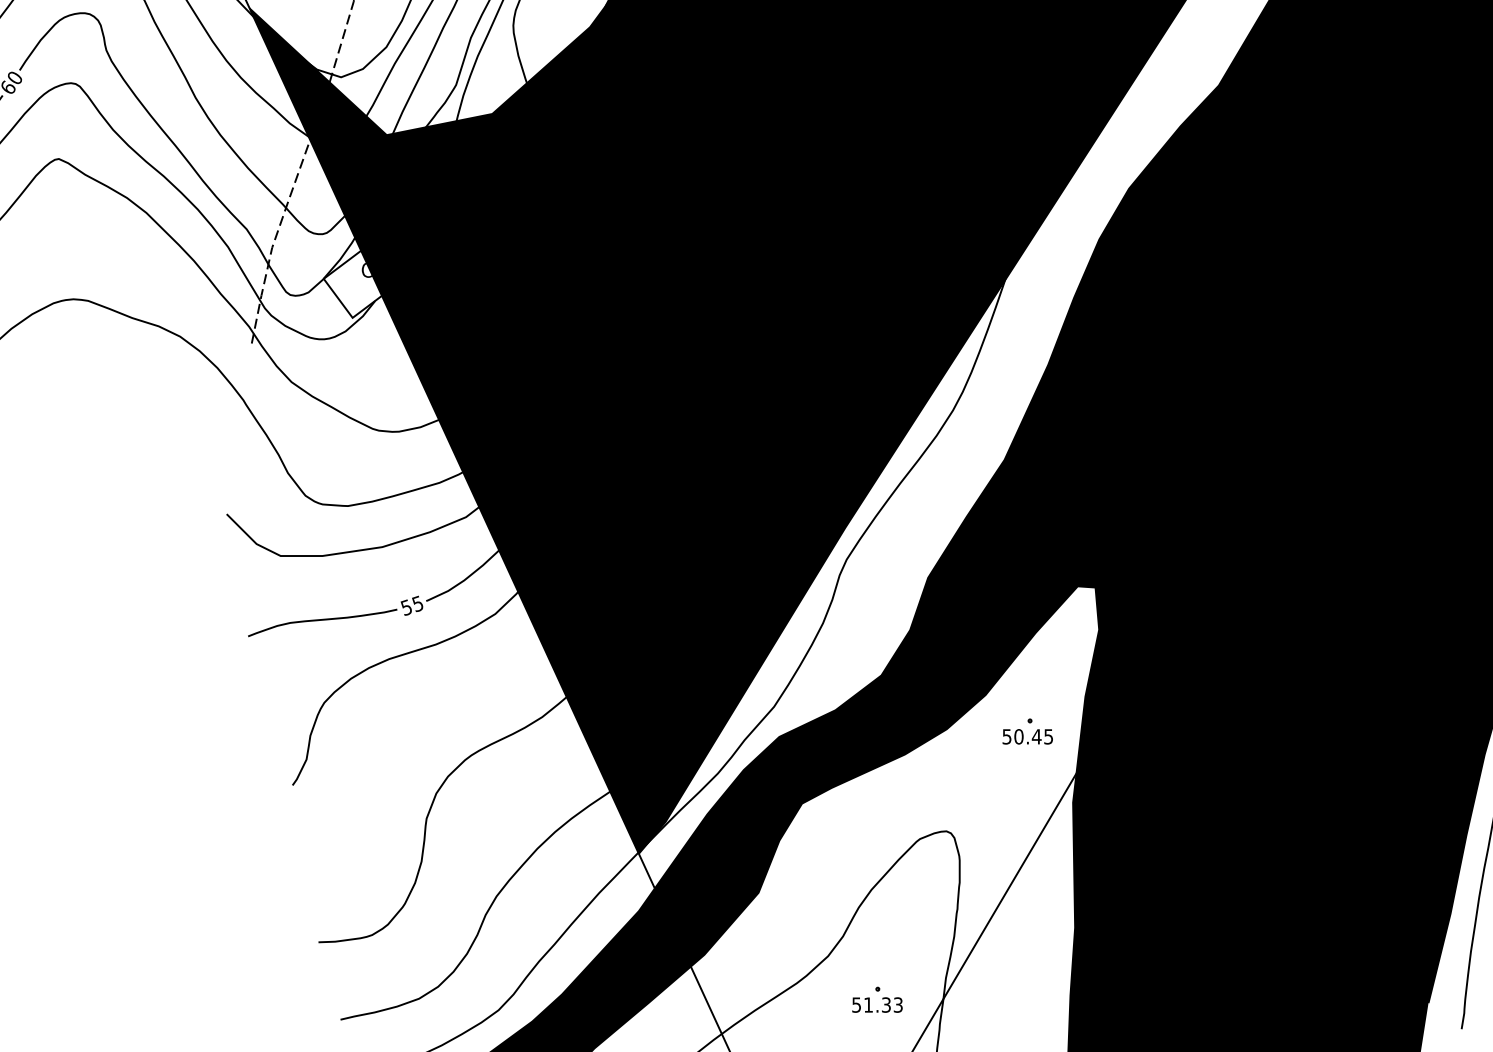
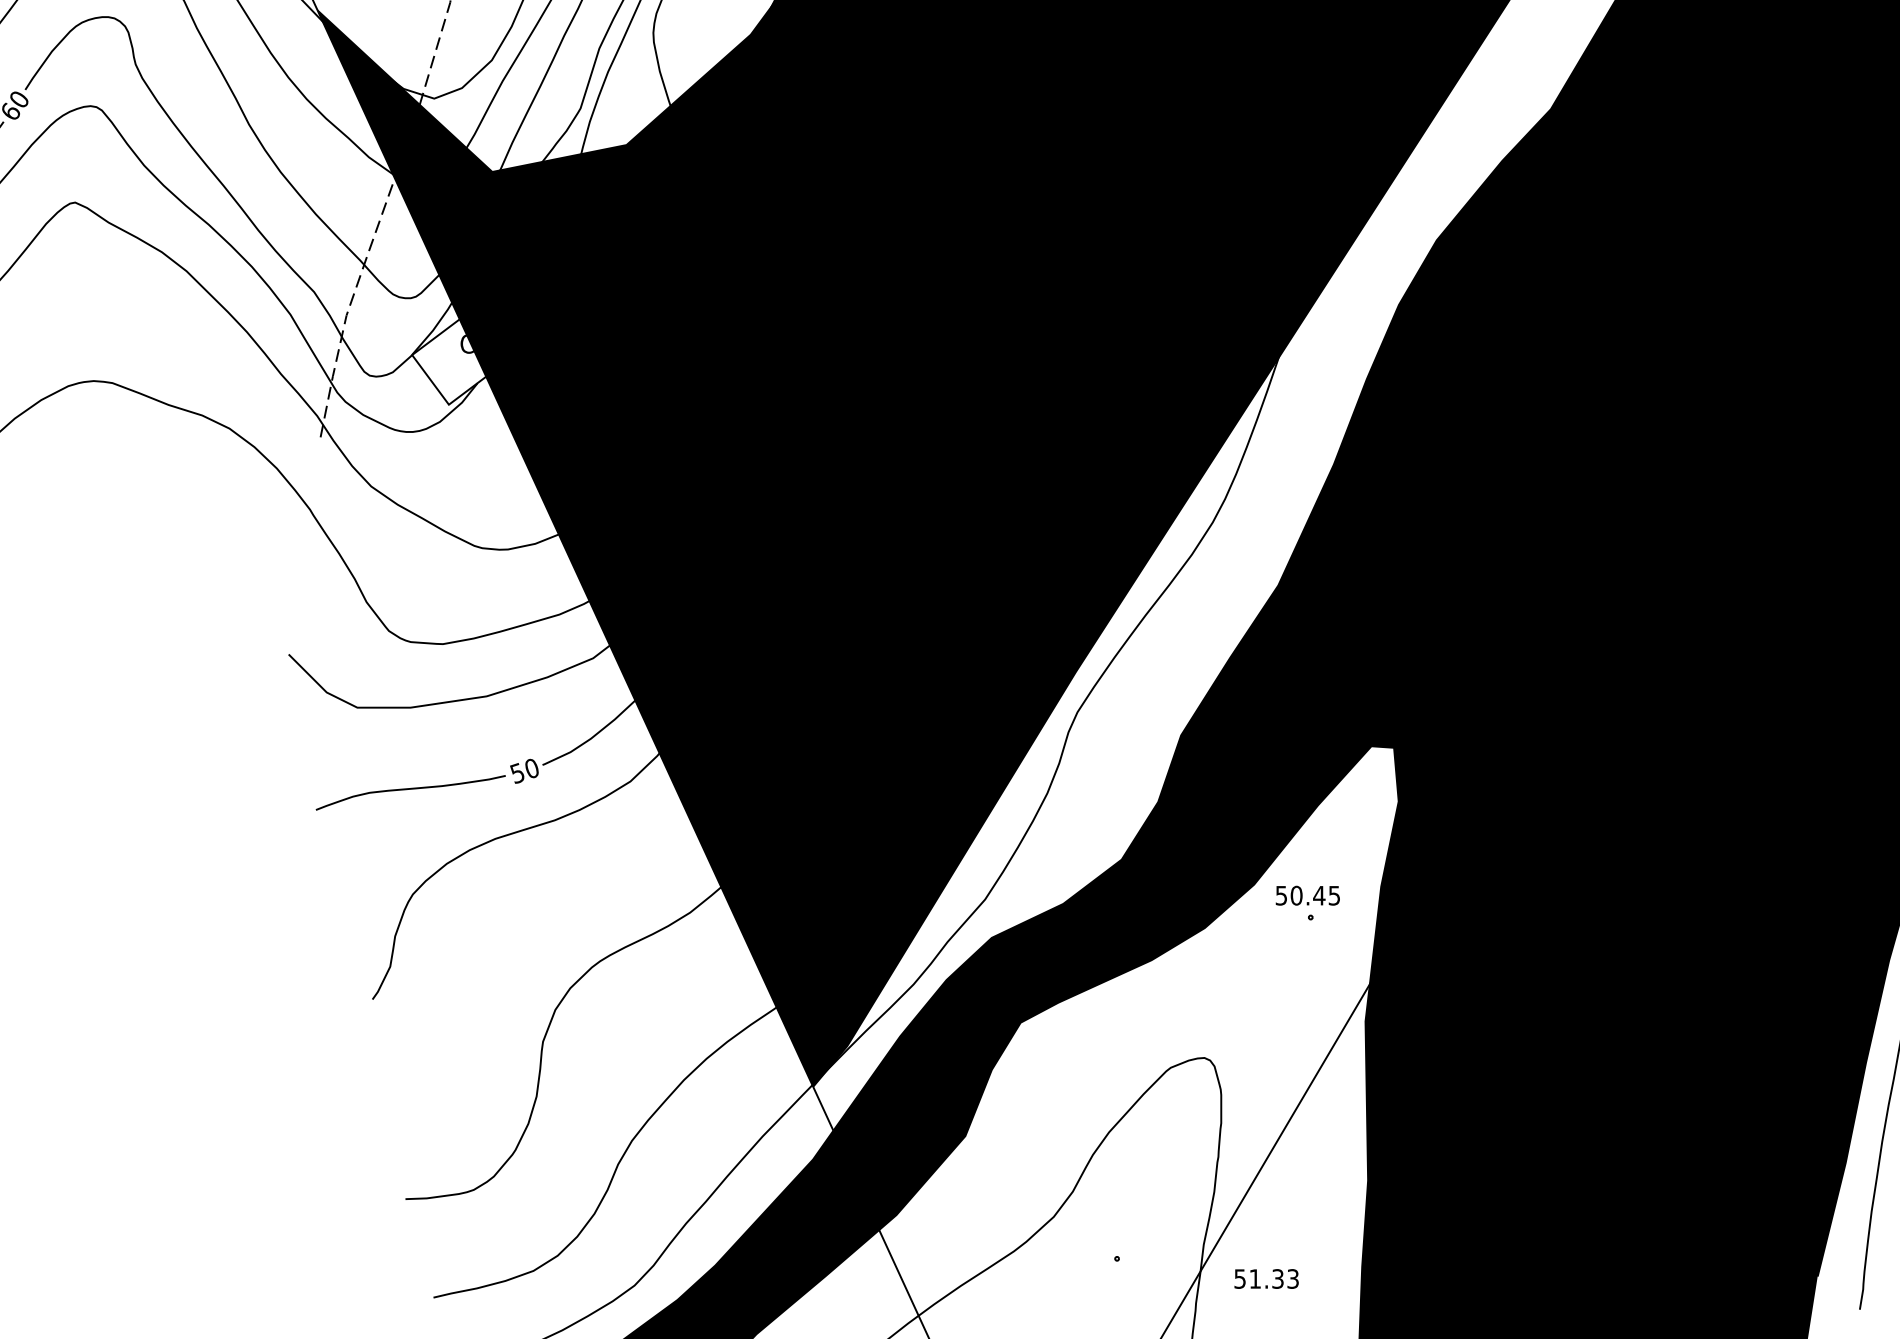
text: (417, 603) -> (531, 768), 55 -> 50
text: (1027, 736) -> (1307, 895), moved
text: (877, 1004) -> (1266, 1278), moved

